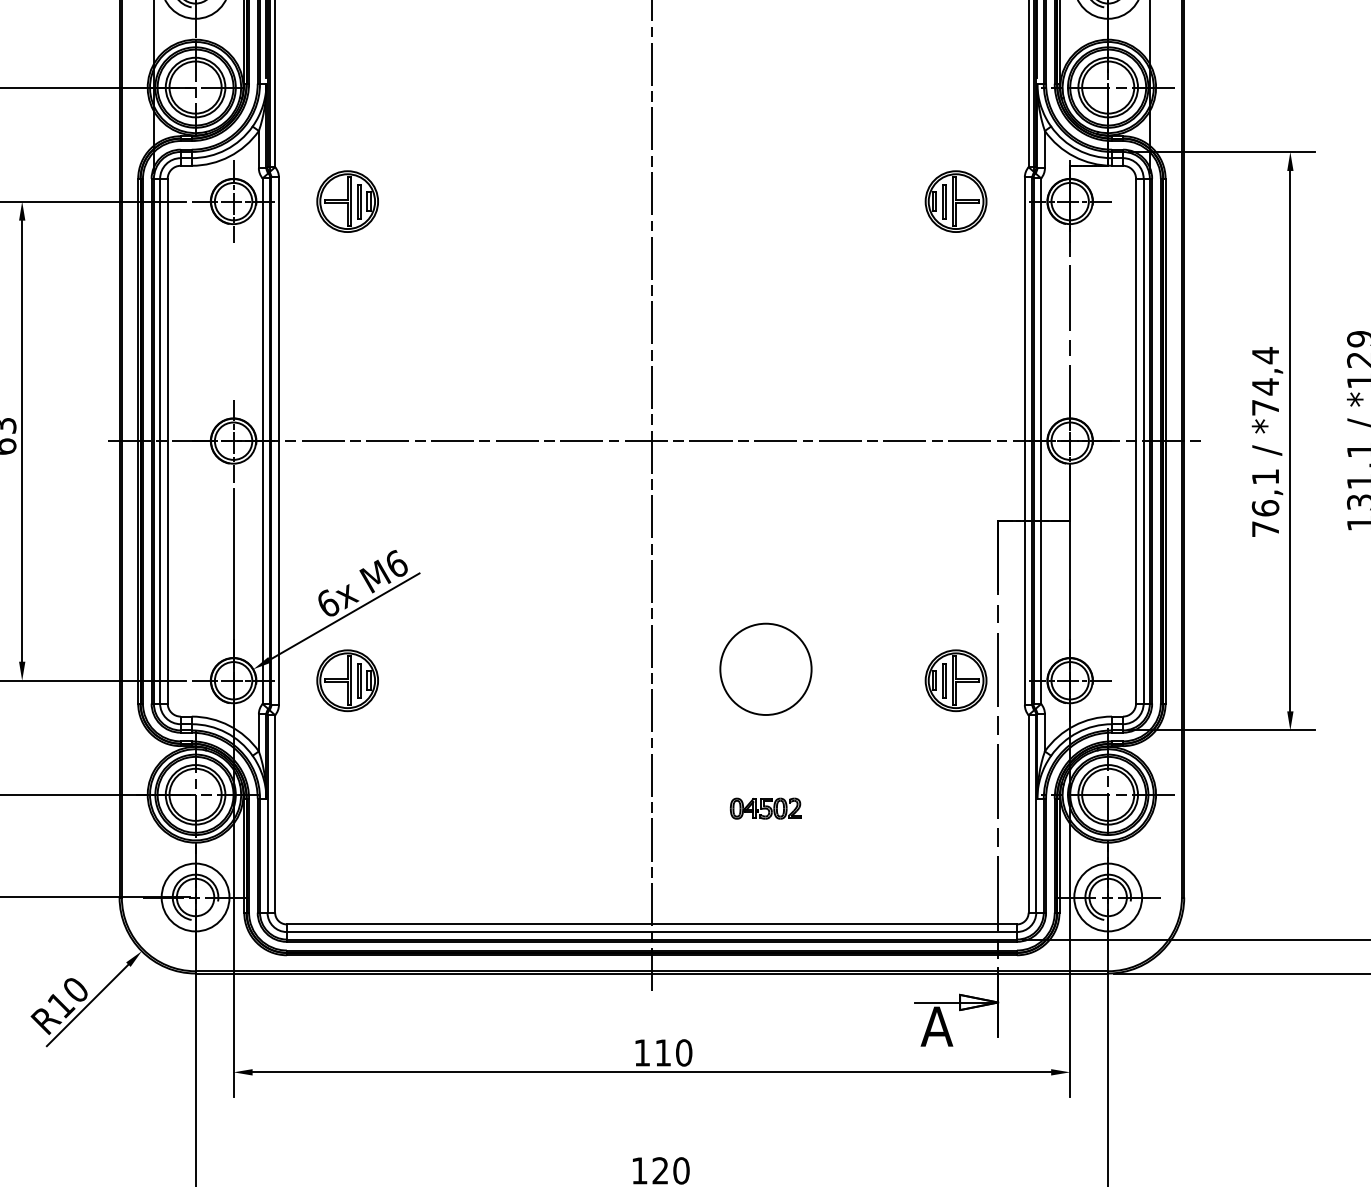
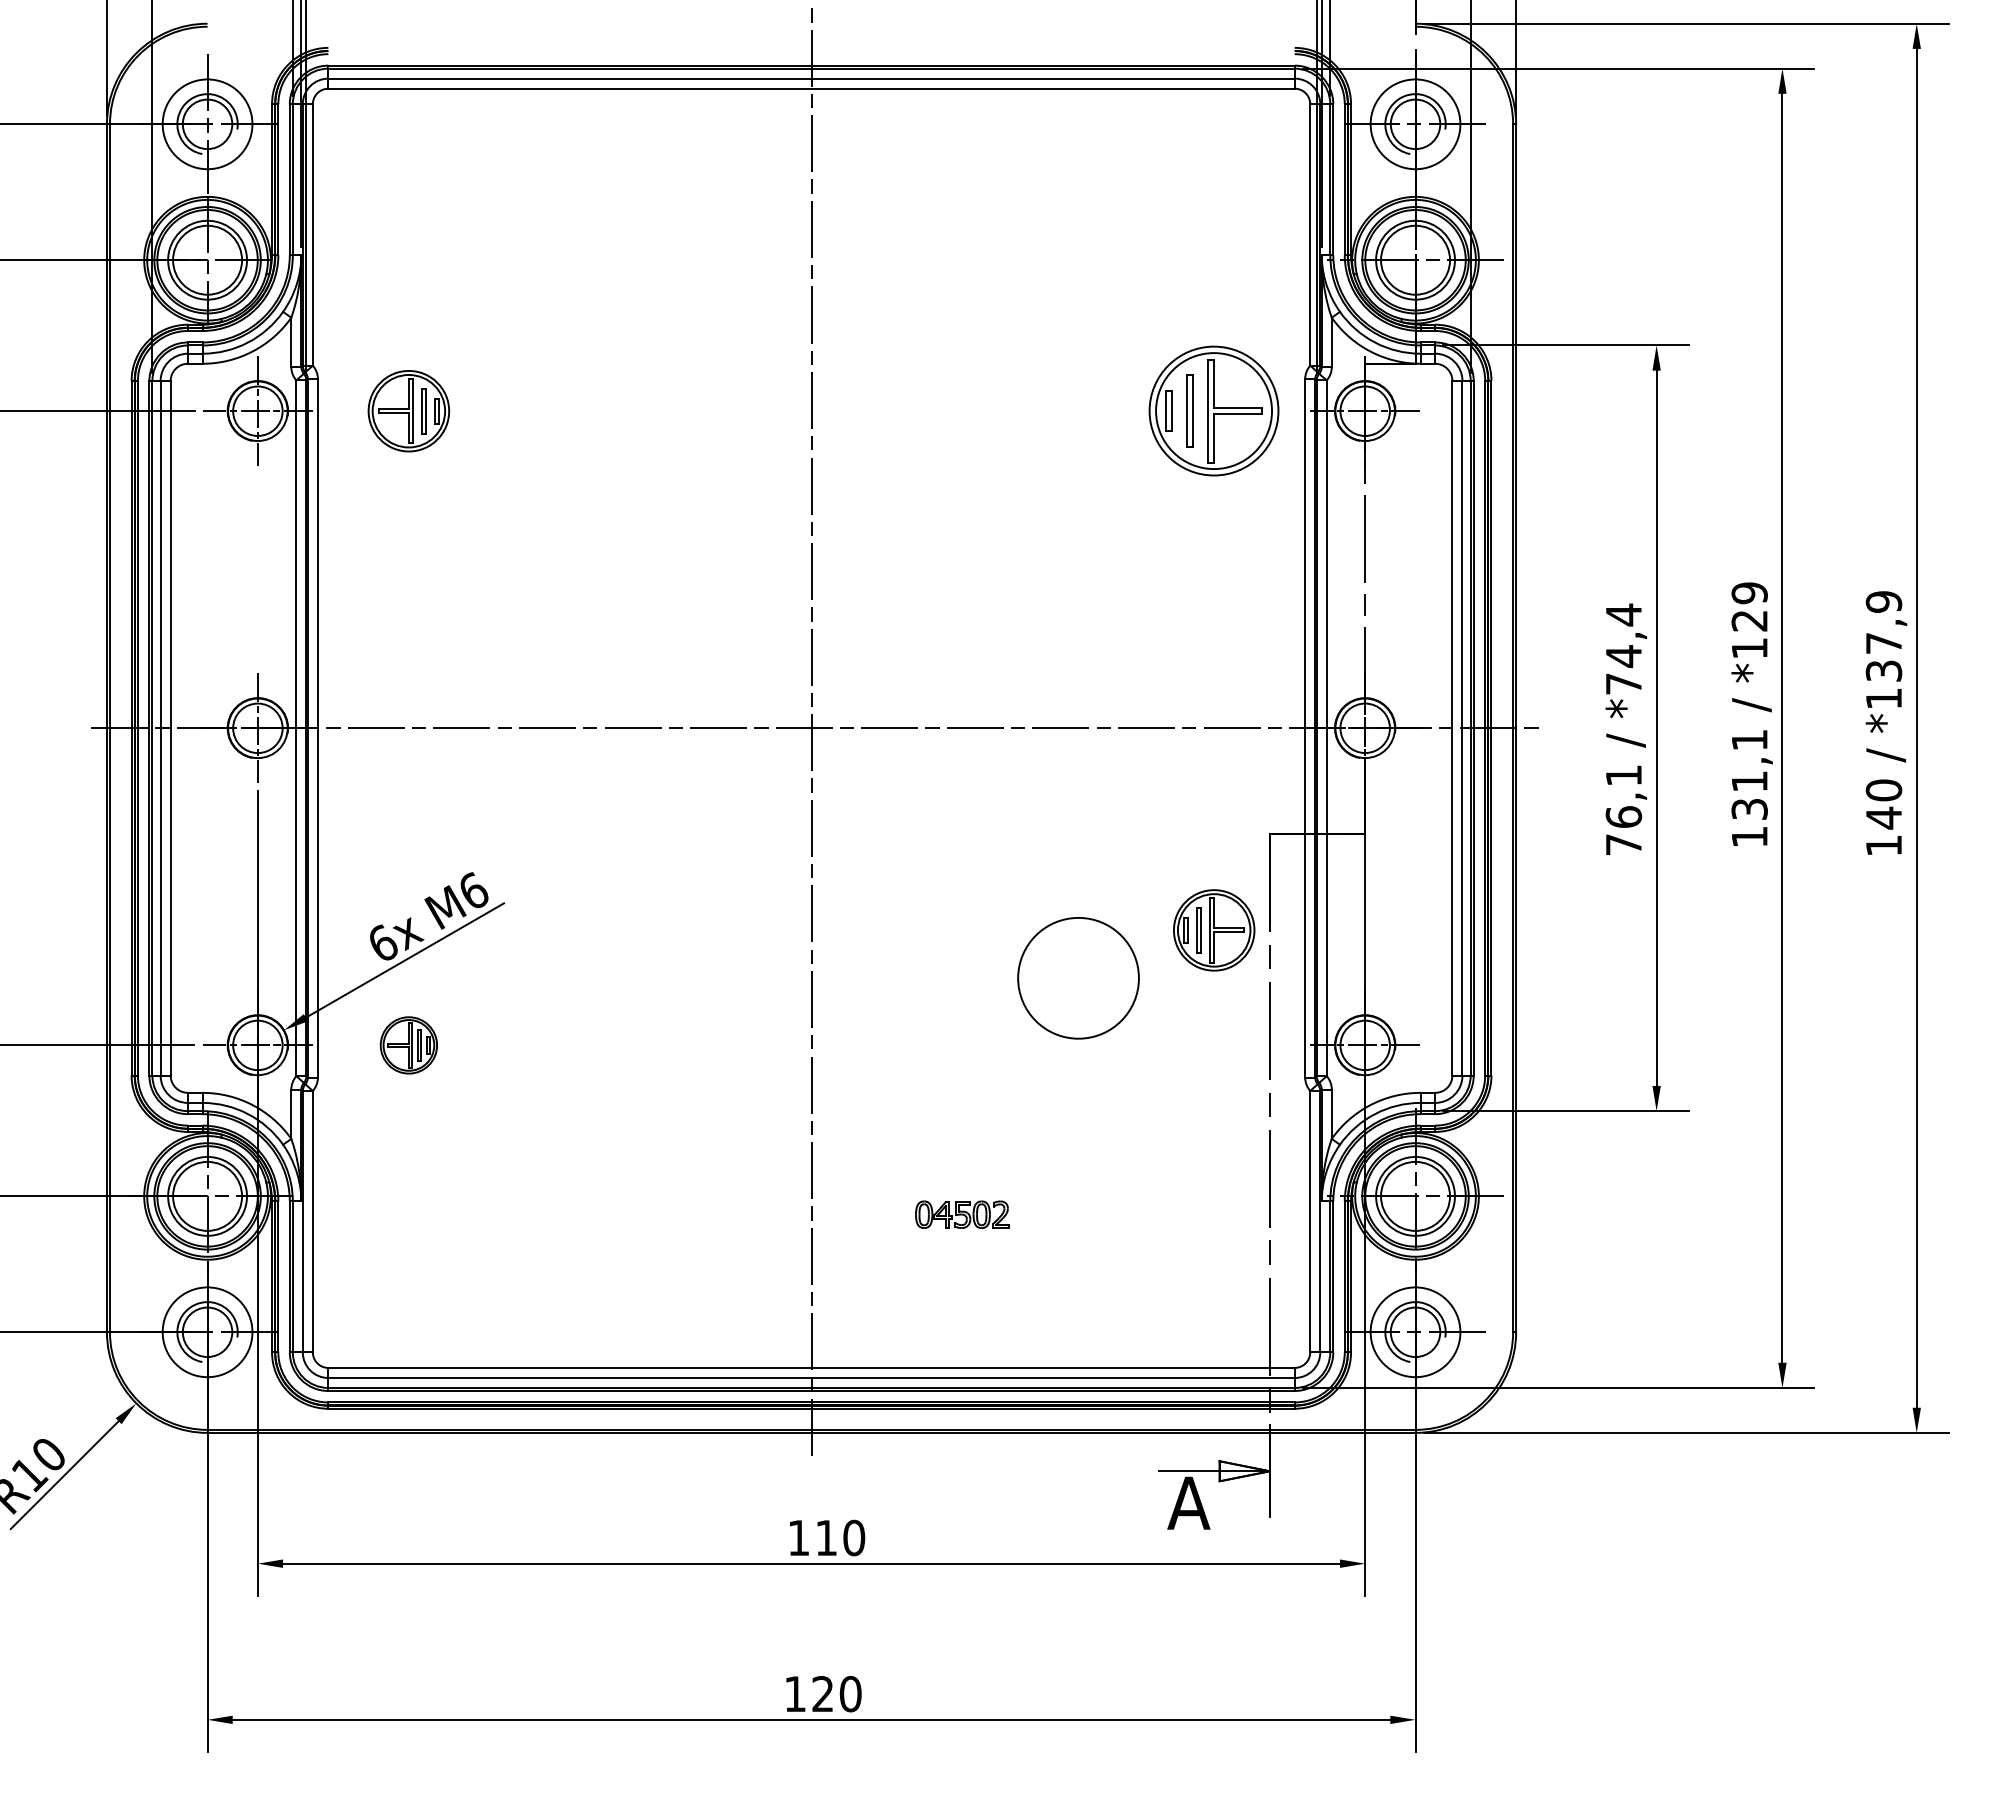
part: (956, 201) -> (1214, 411), size x1.6
circle: (765, 669) -> (1078, 978), moved
part: (347, 680) -> (408, 1045), size x0.7
part: (956, 680) -> (1214, 930), moved

